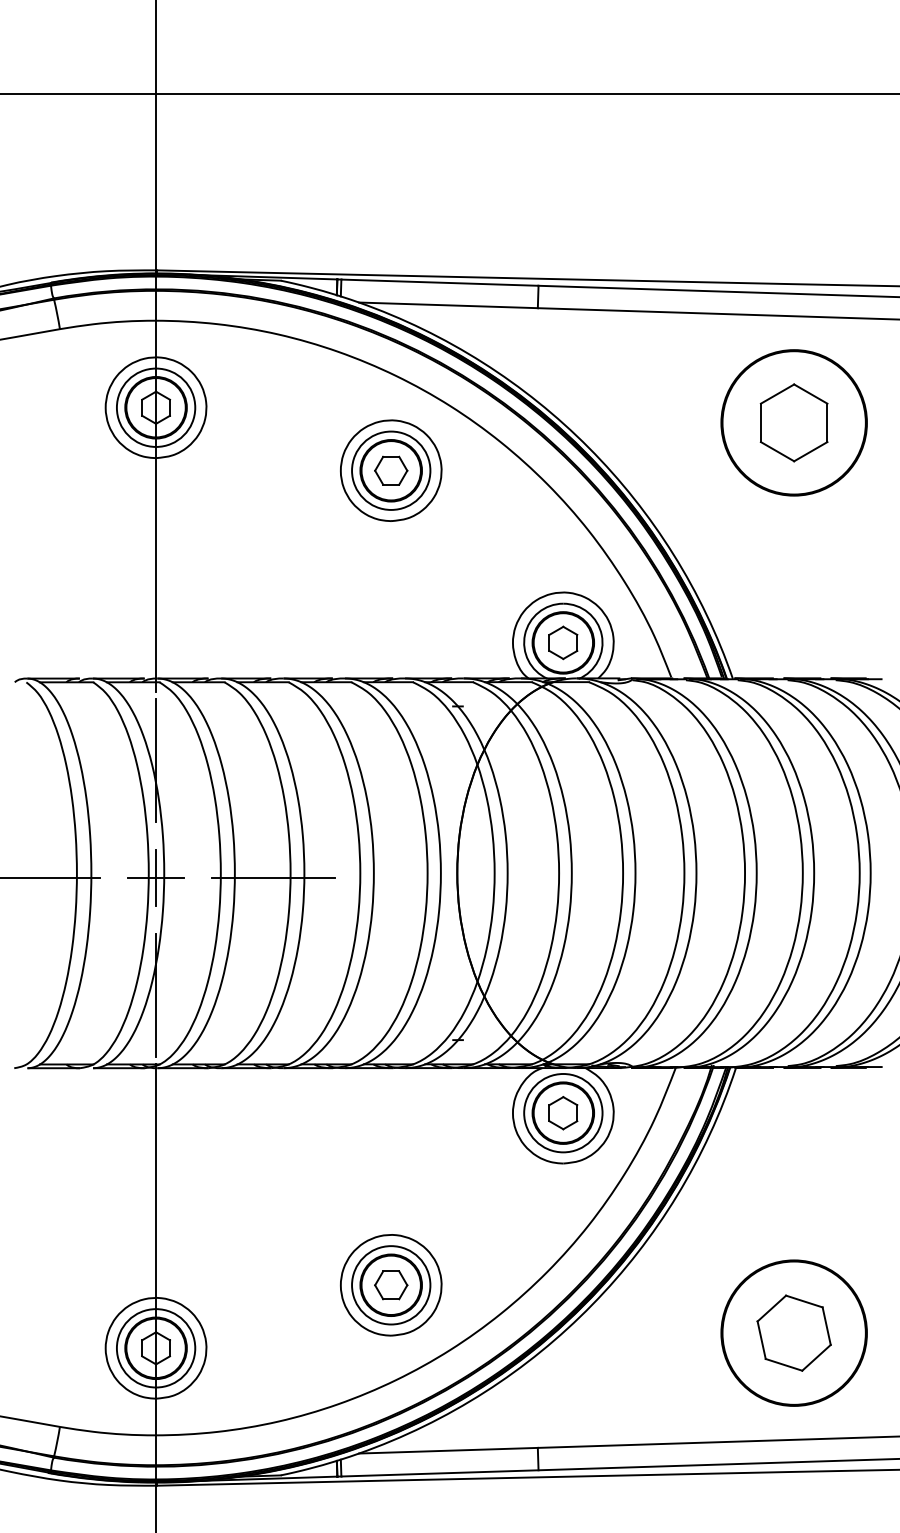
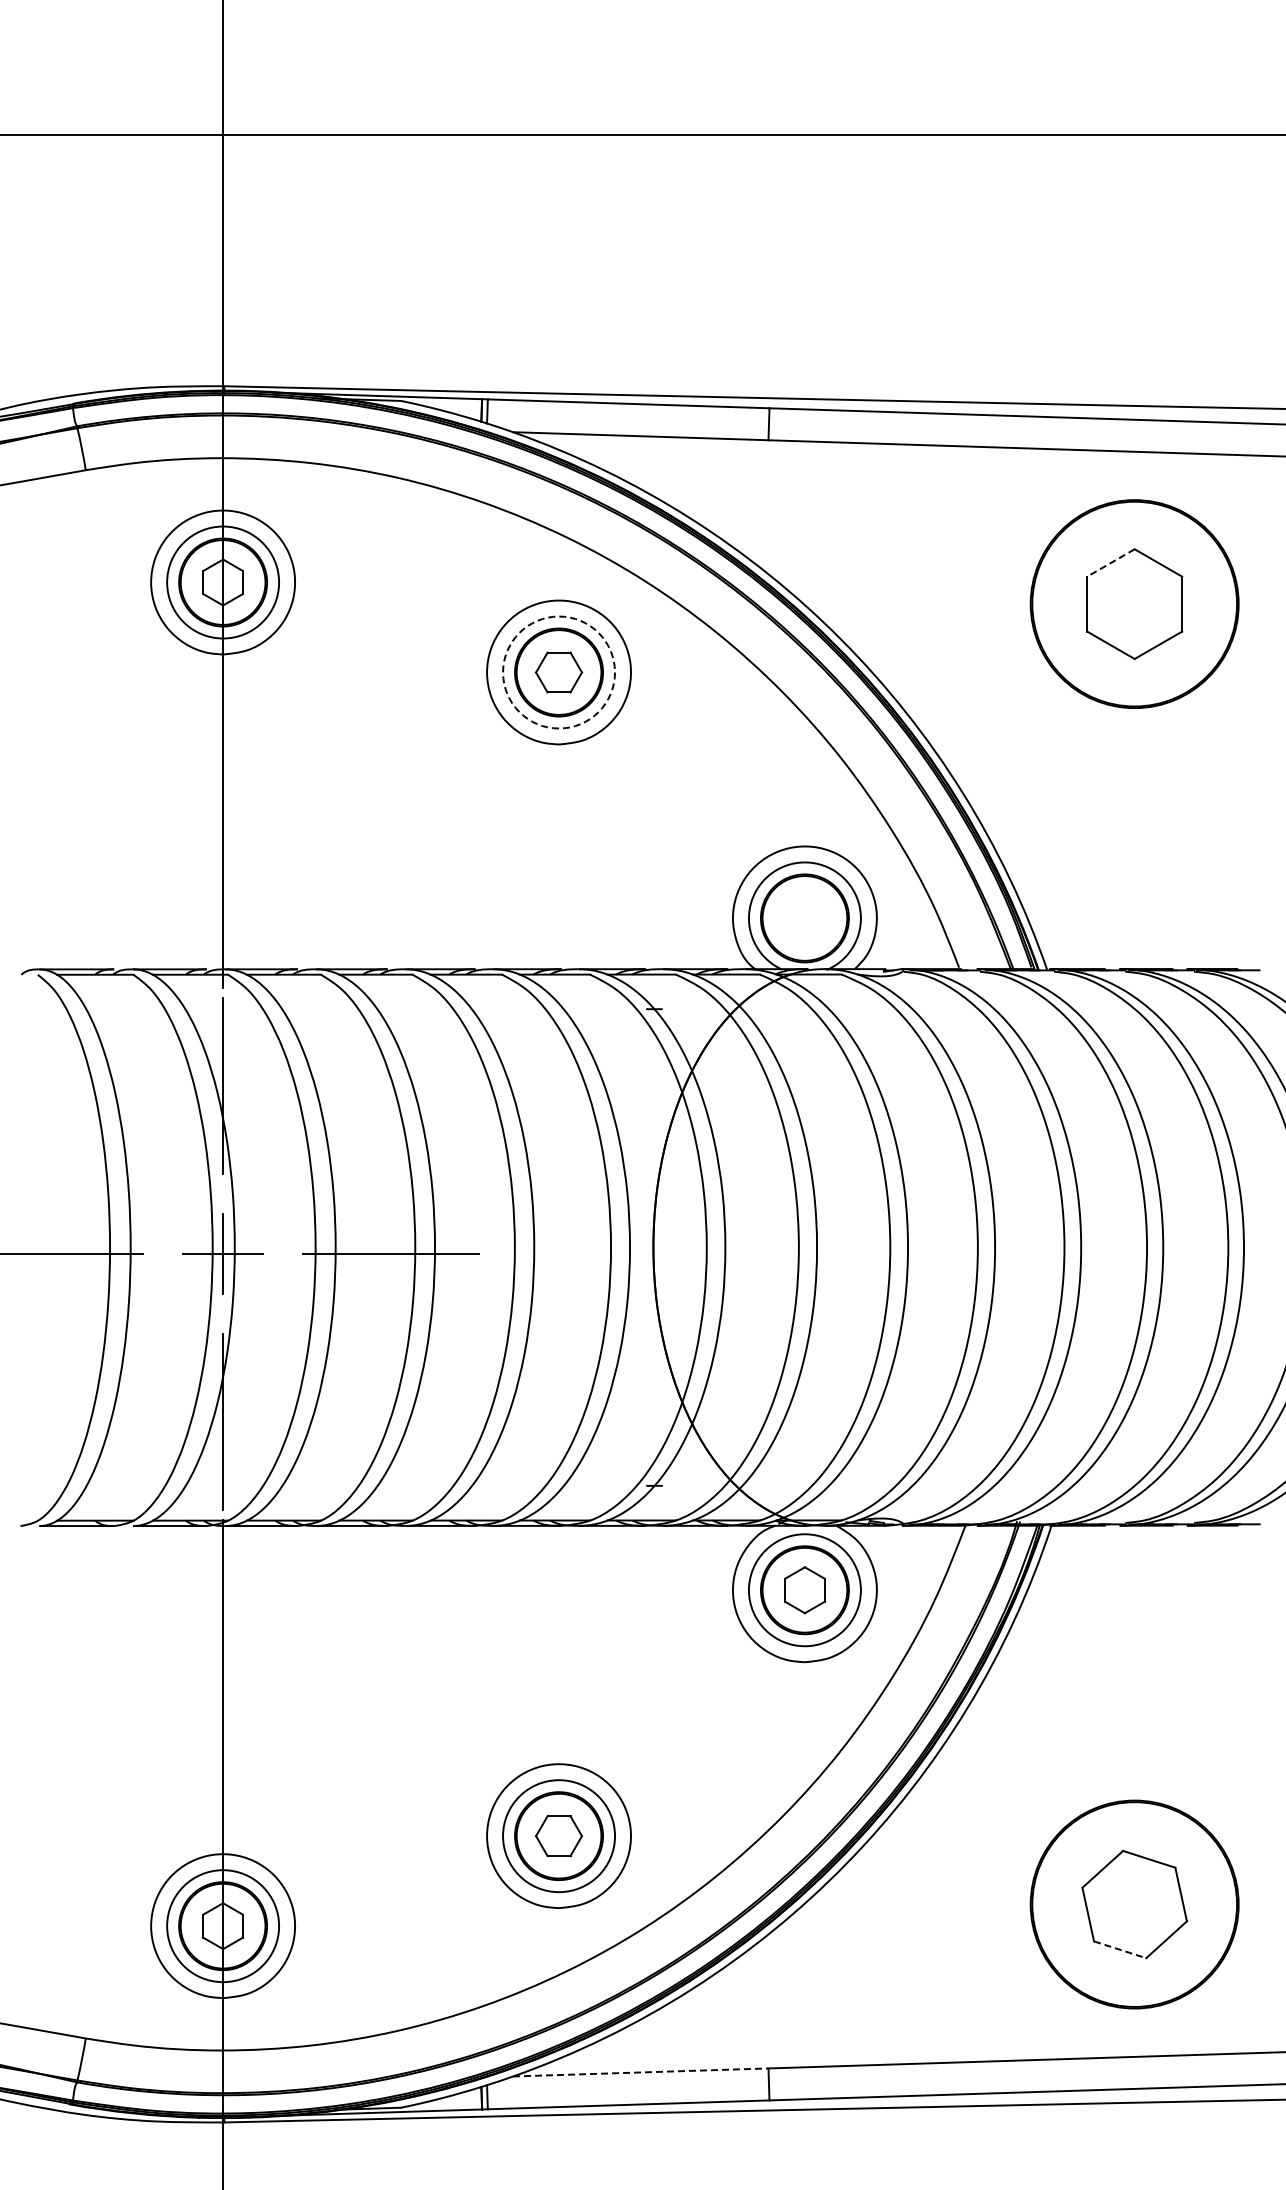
line: (777, 394) -> (1110, 563), solid -> dashed
circle: (391, 470) -> (559, 672), solid -> dashed
part: (563, 642) -> (804, 918), removed
line: (784, 1364) -> (1120, 1949), solid -> dashed
line: (448, 1450) -> (640, 2072), solid -> dashed

